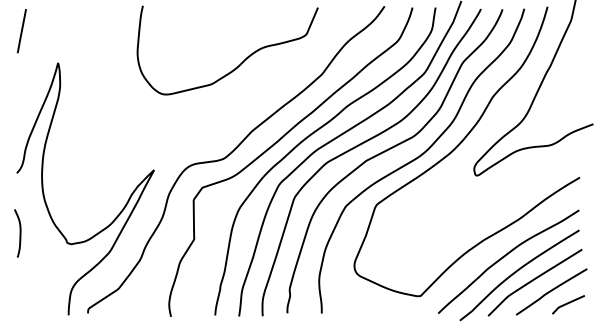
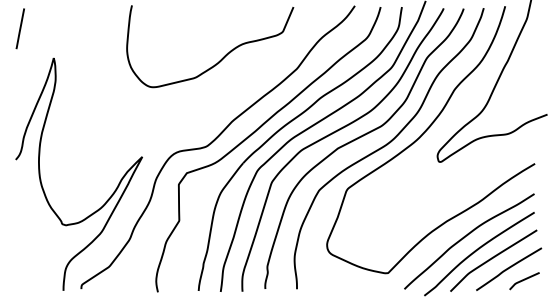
curve: (19, 233) -> (18, 215), removed

